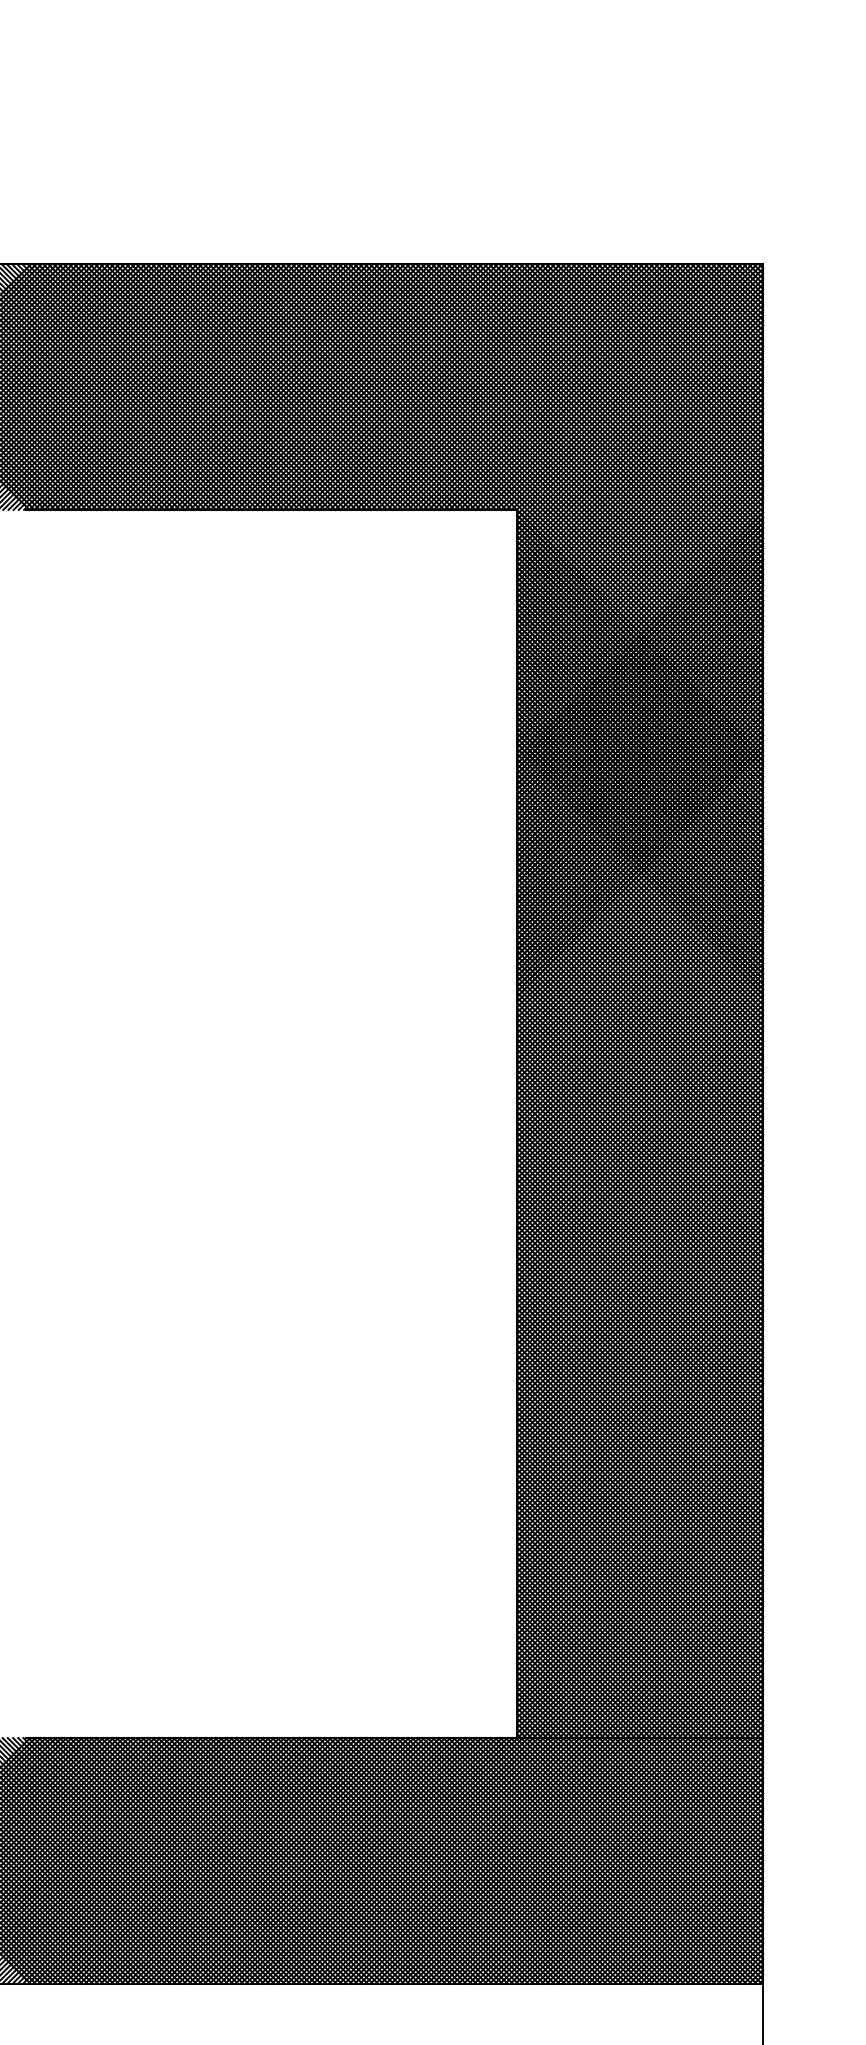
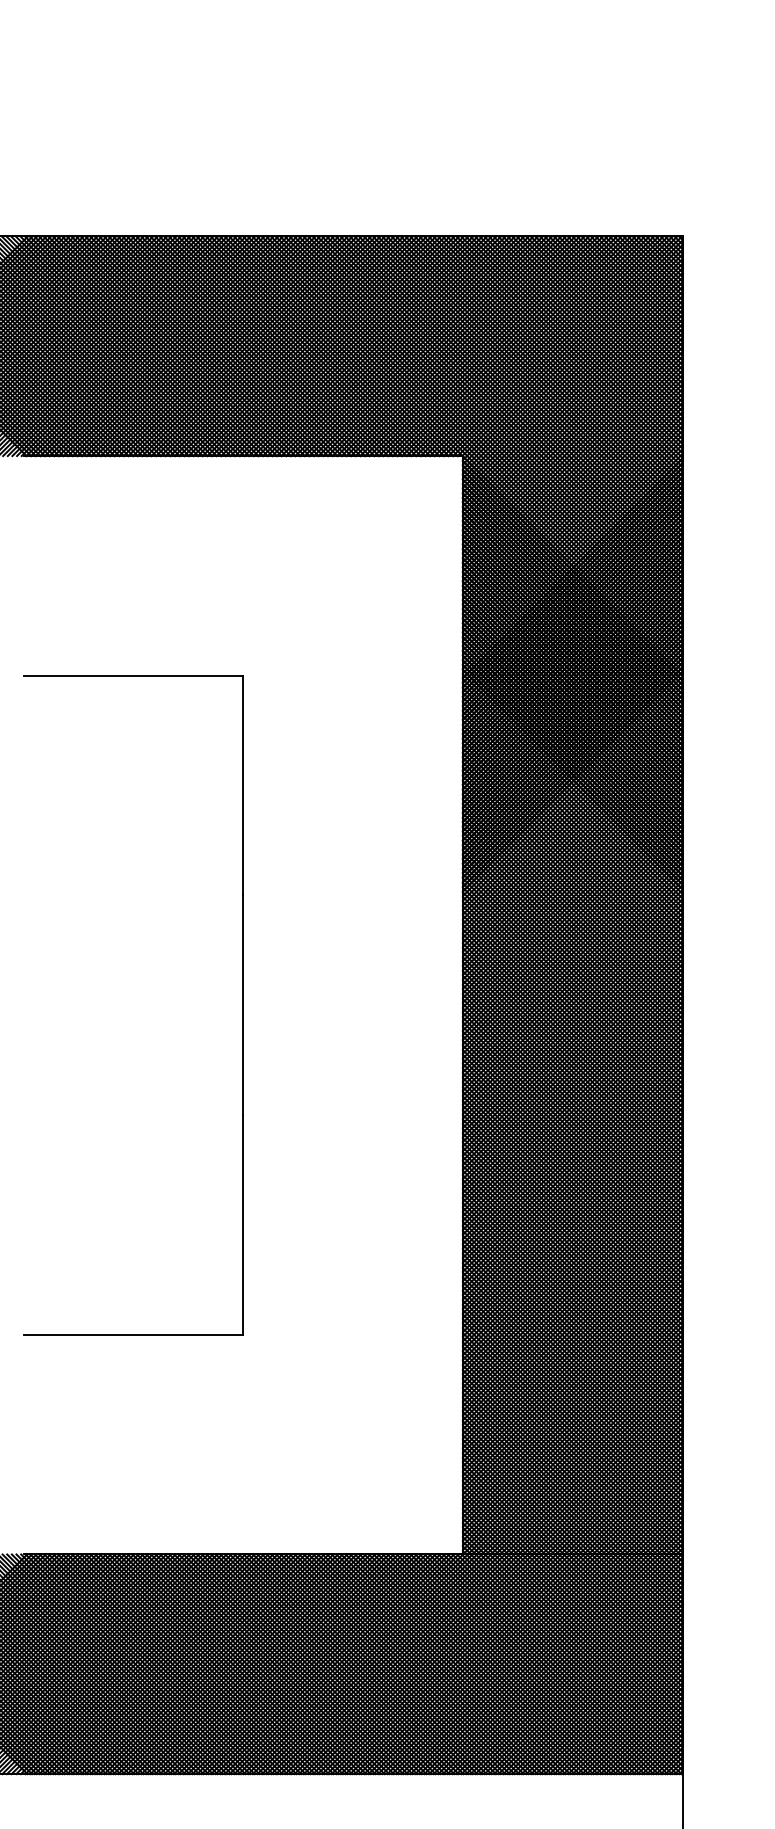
part: (271, 1123) -> (243, 1004), added

